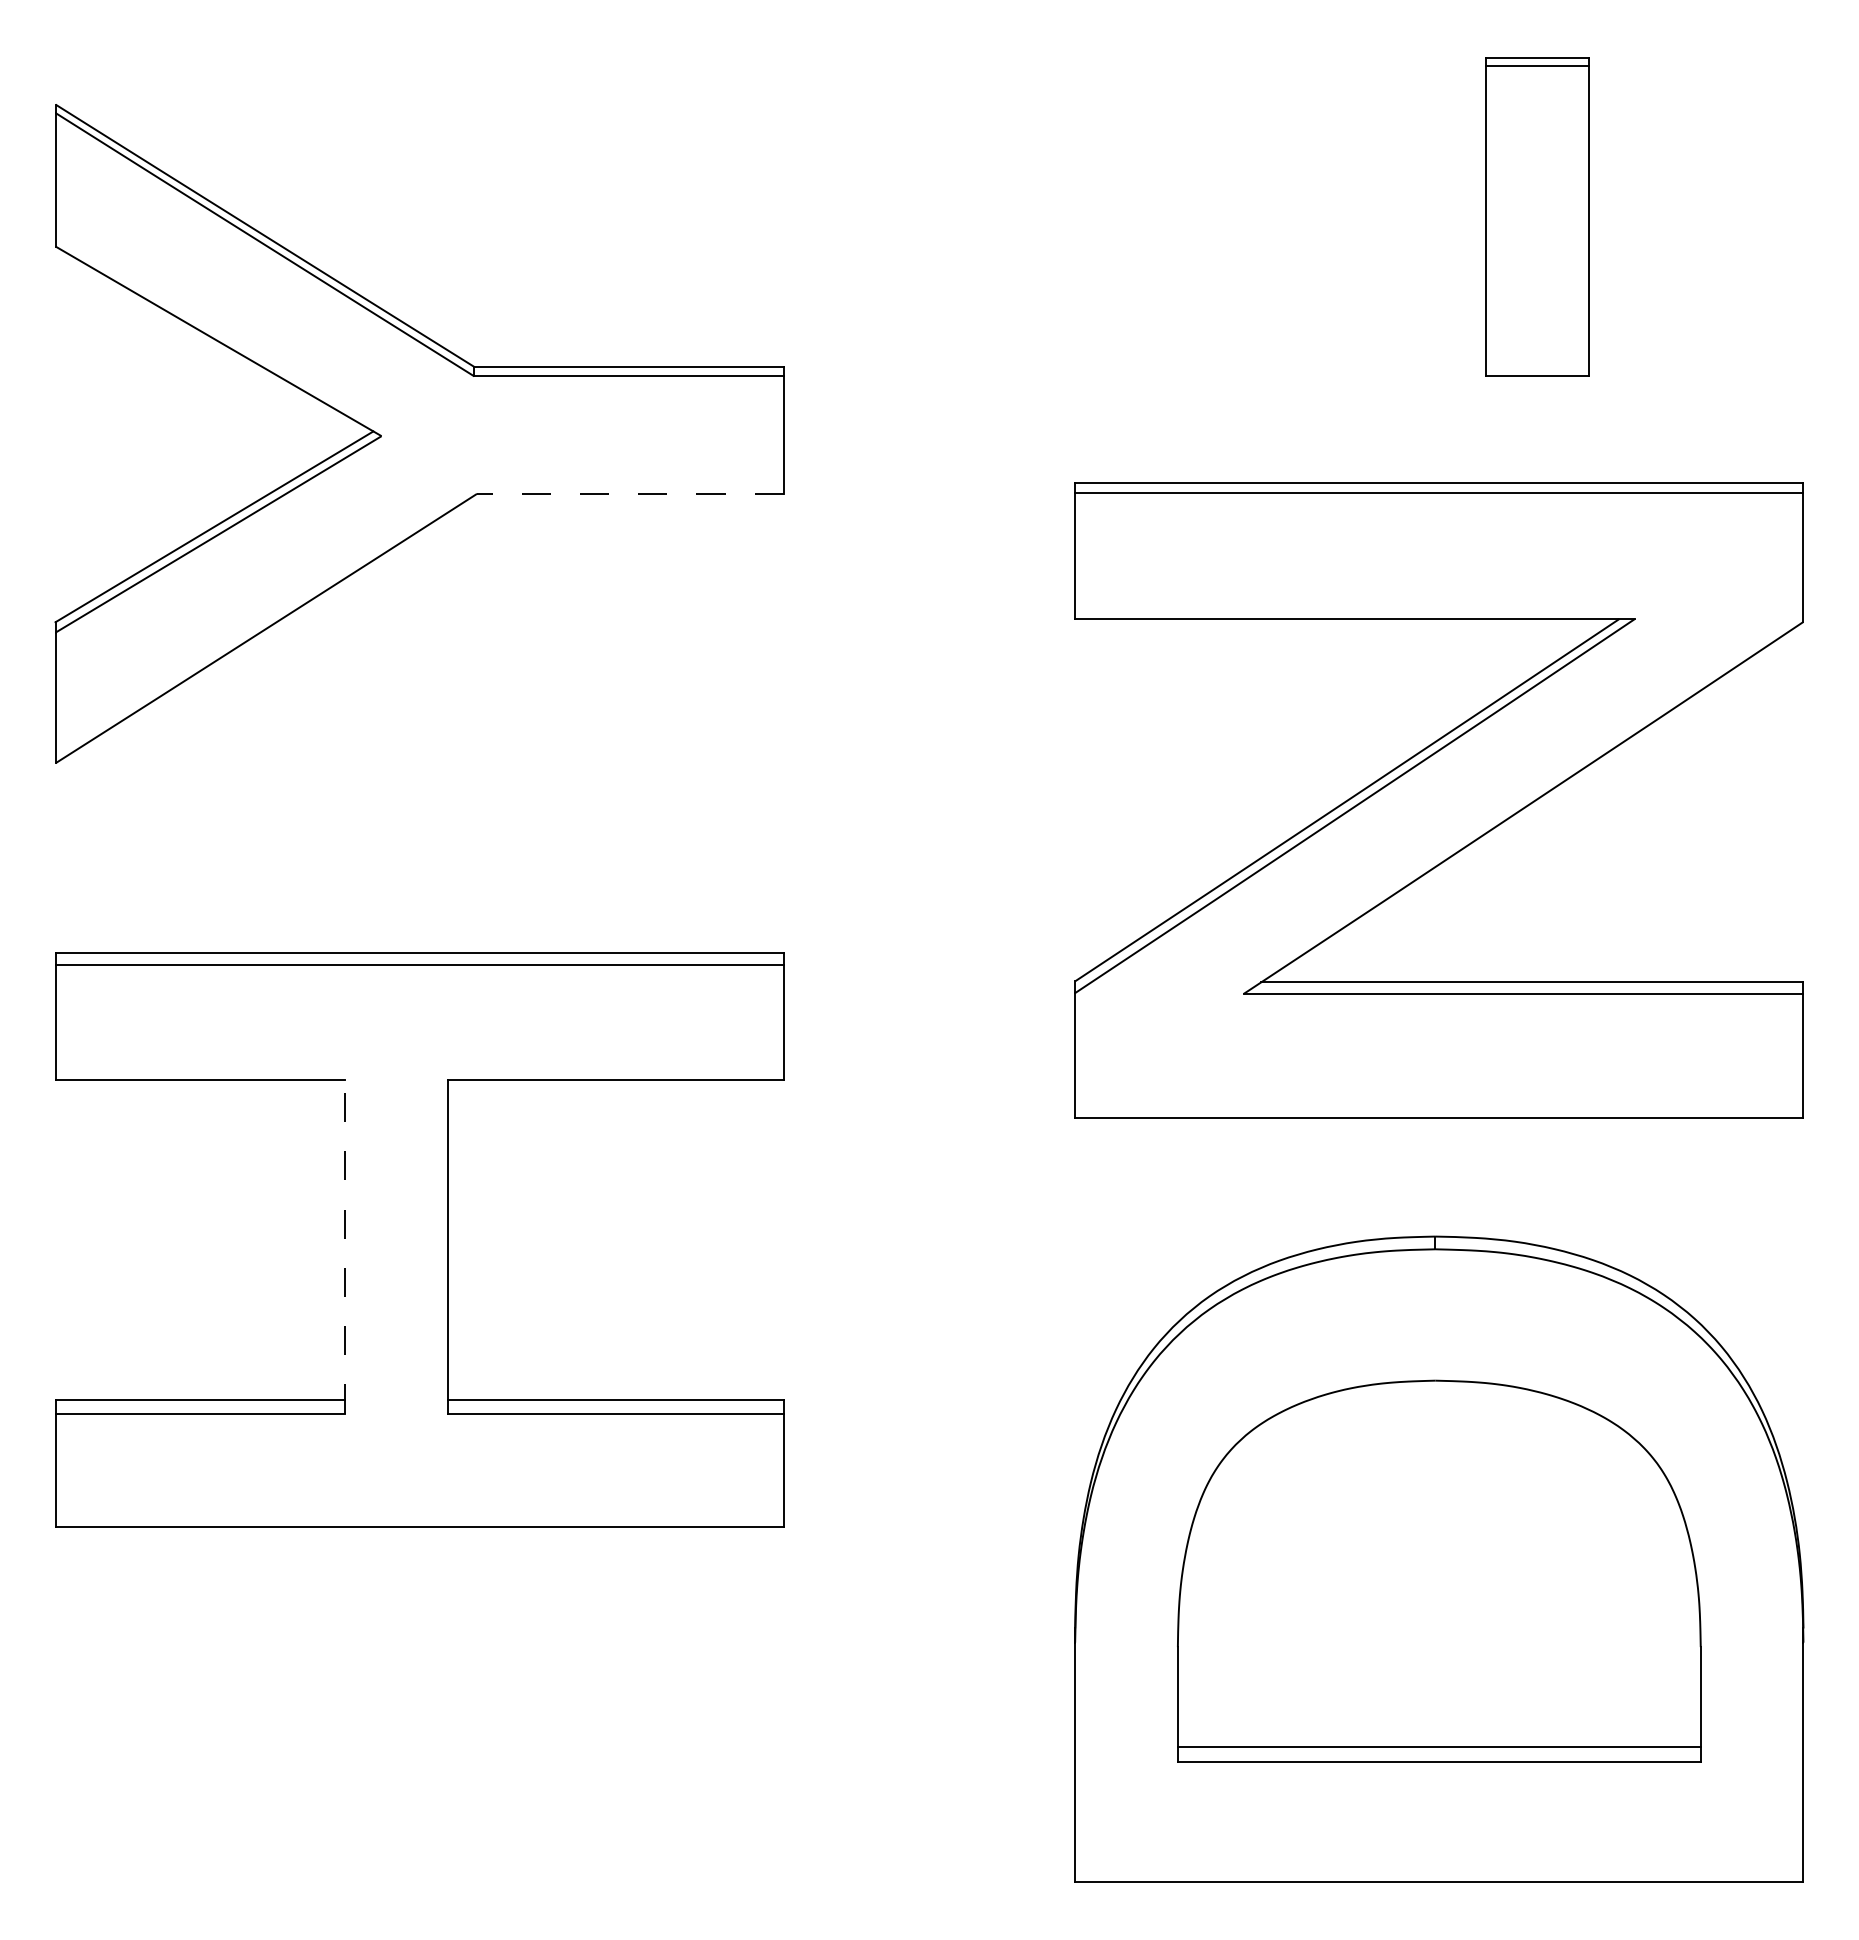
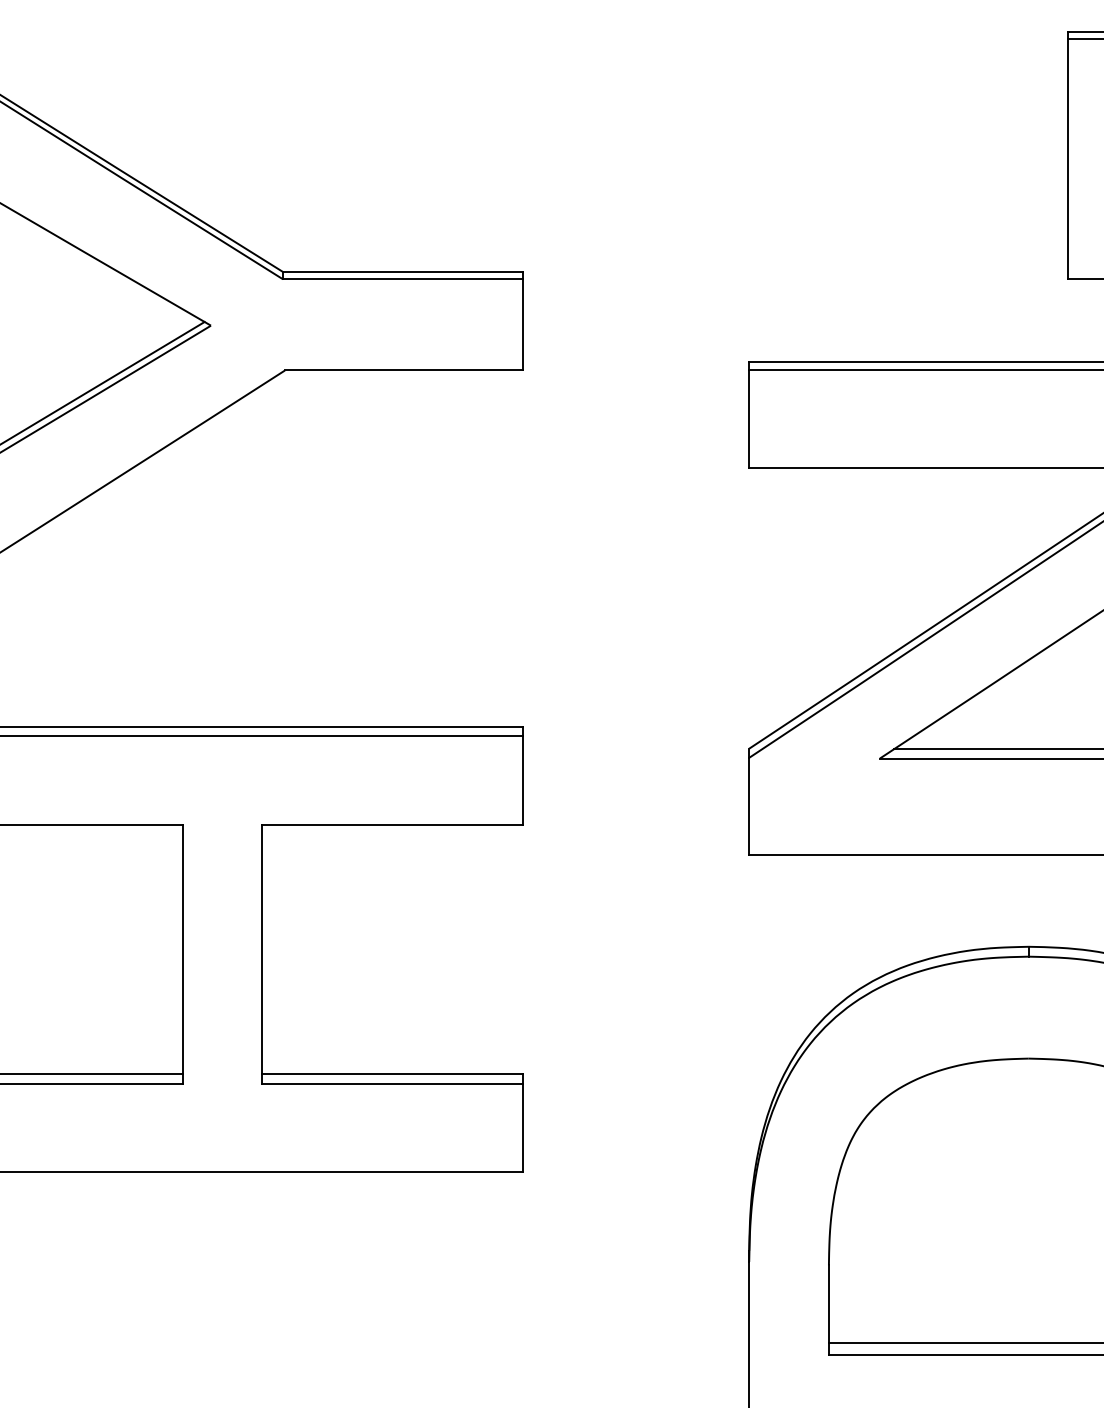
line: (629, 493) -> (403, 370), dashed -> solid
line: (344, 1246) -> (182, 954), dashed -> solid

